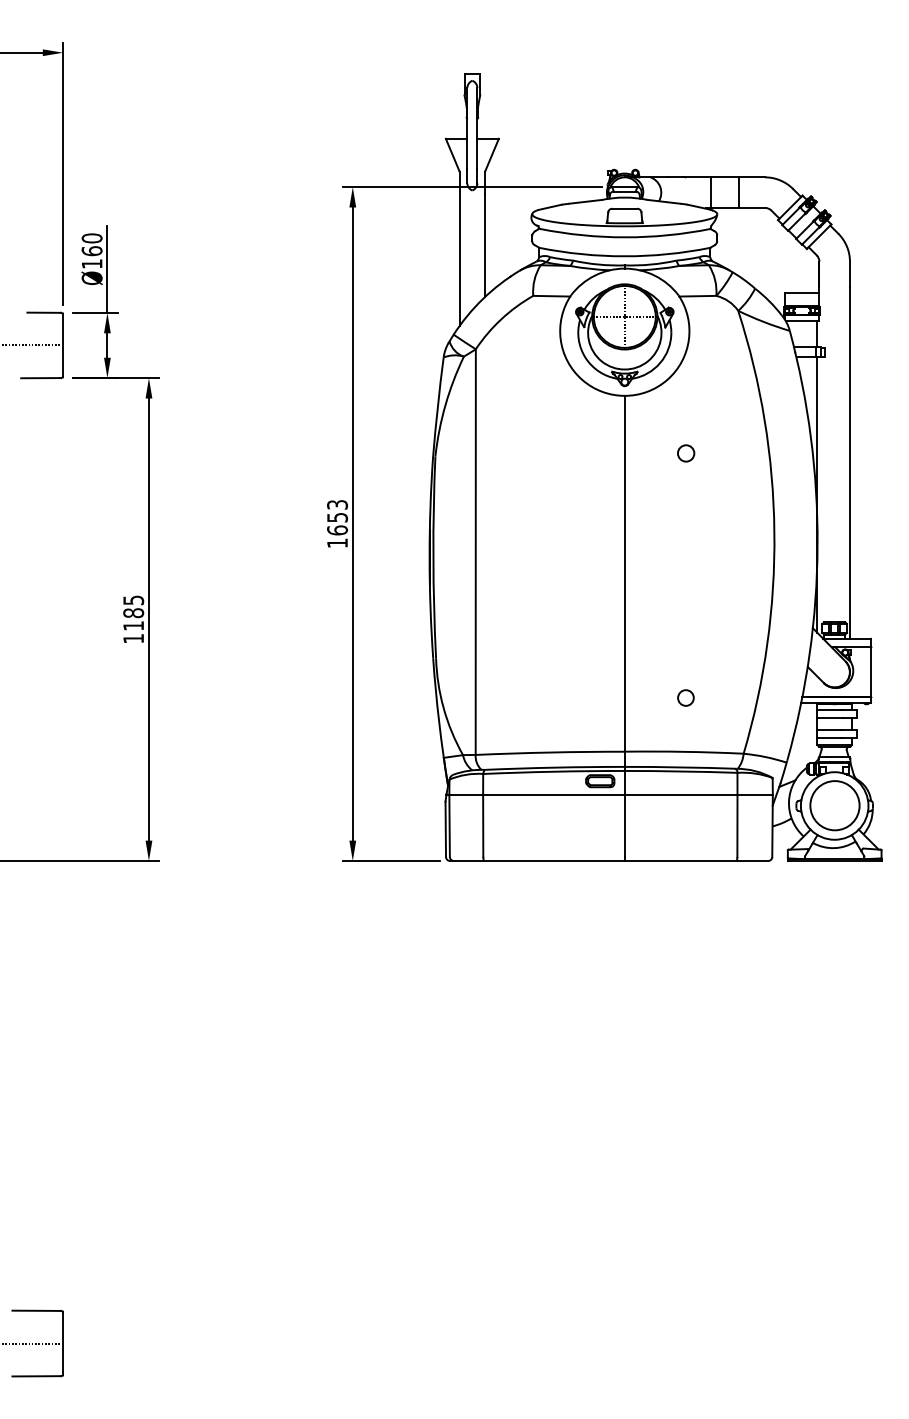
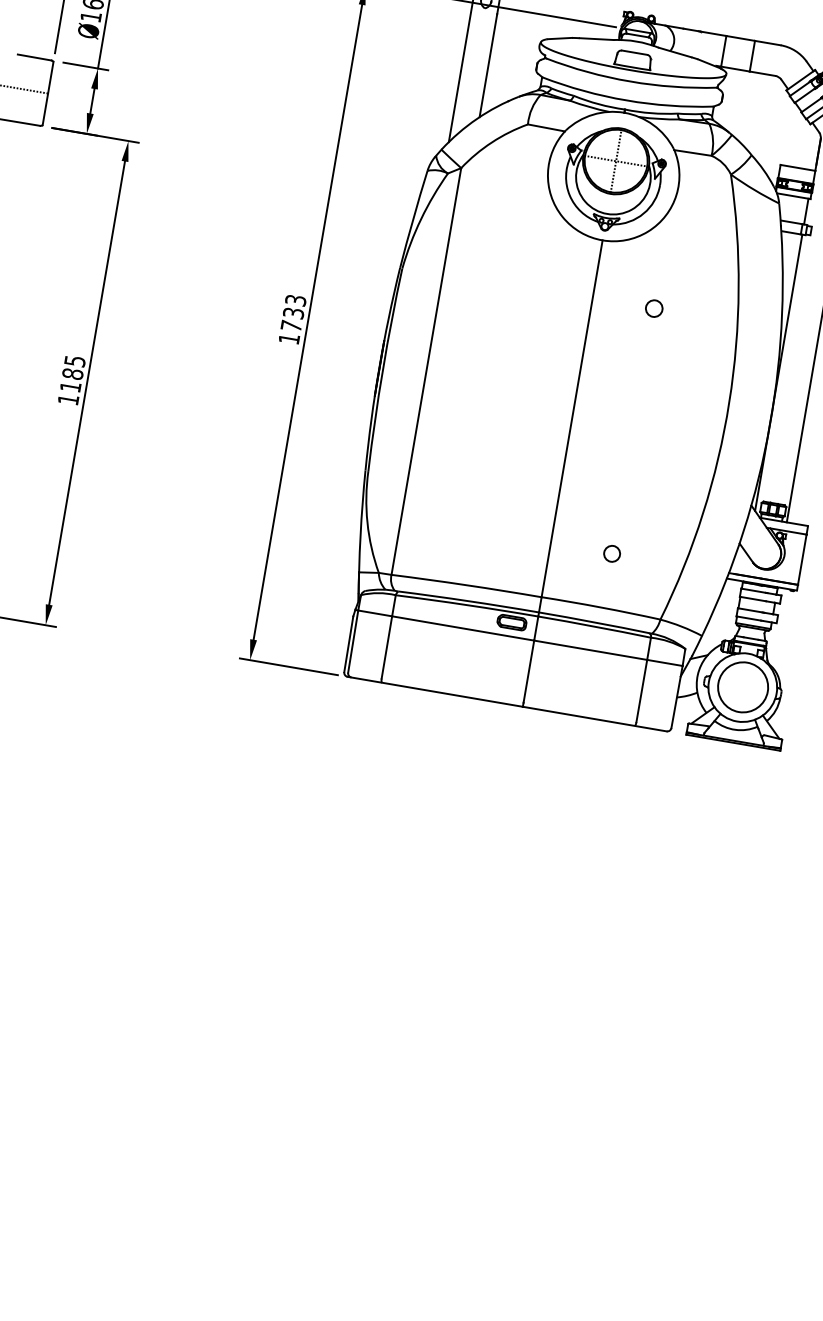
text: (337, 524) -> (292, 320), 1653 -> 1733

